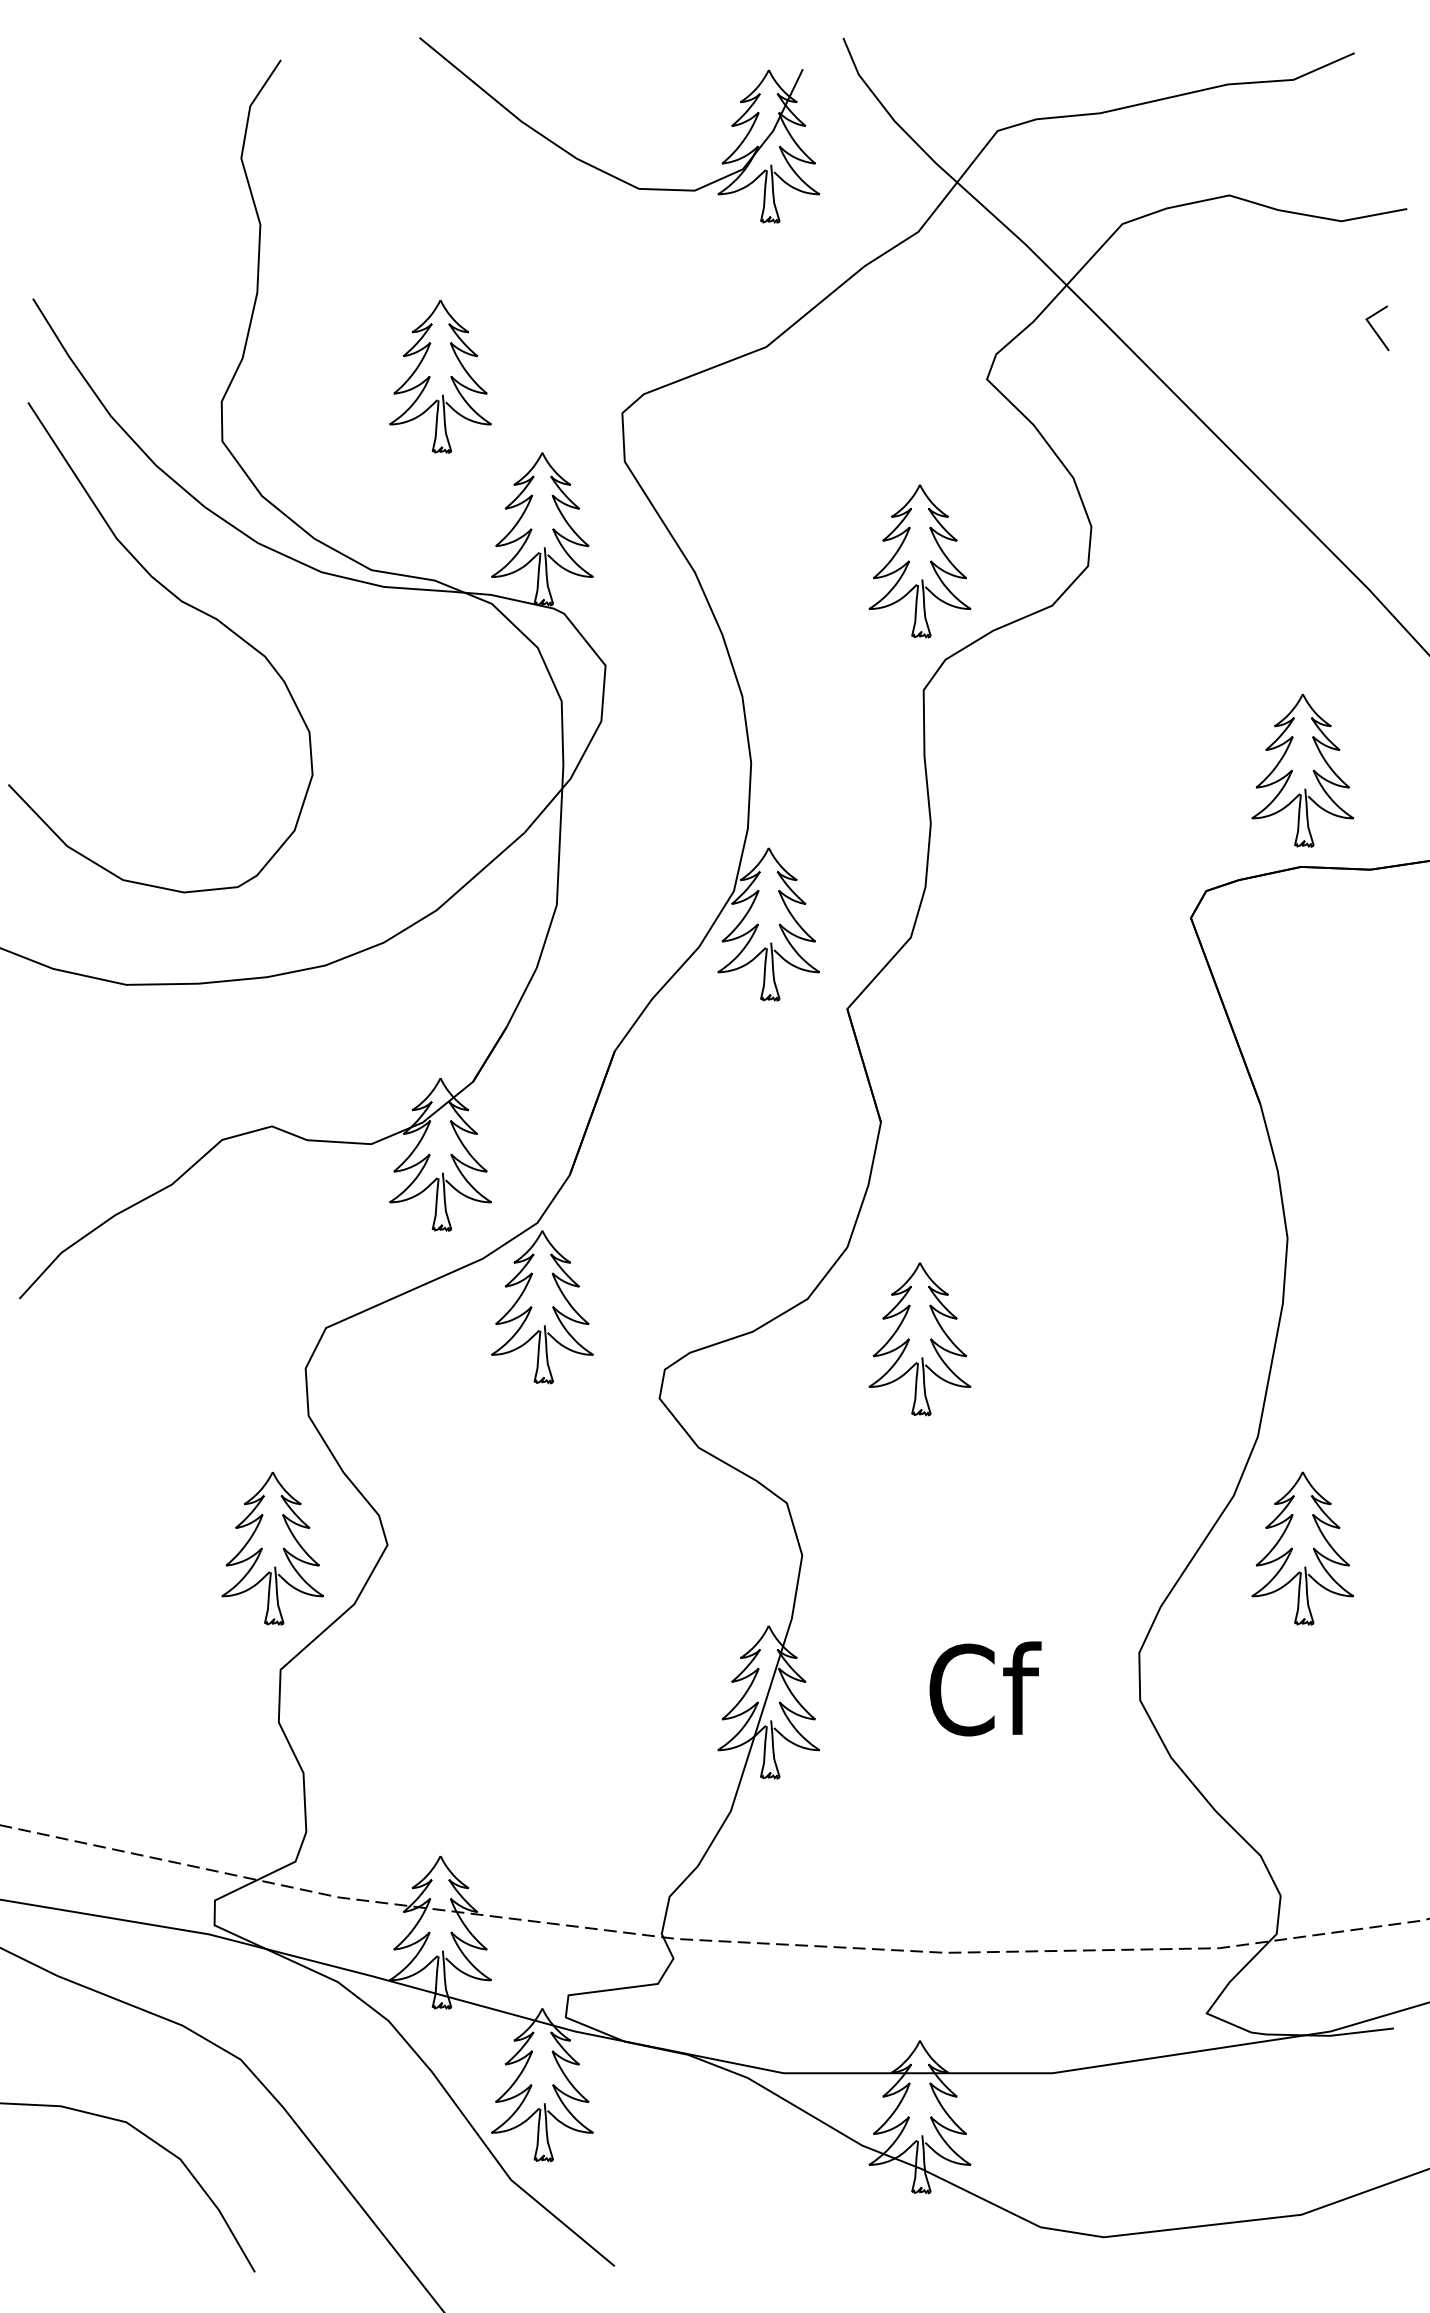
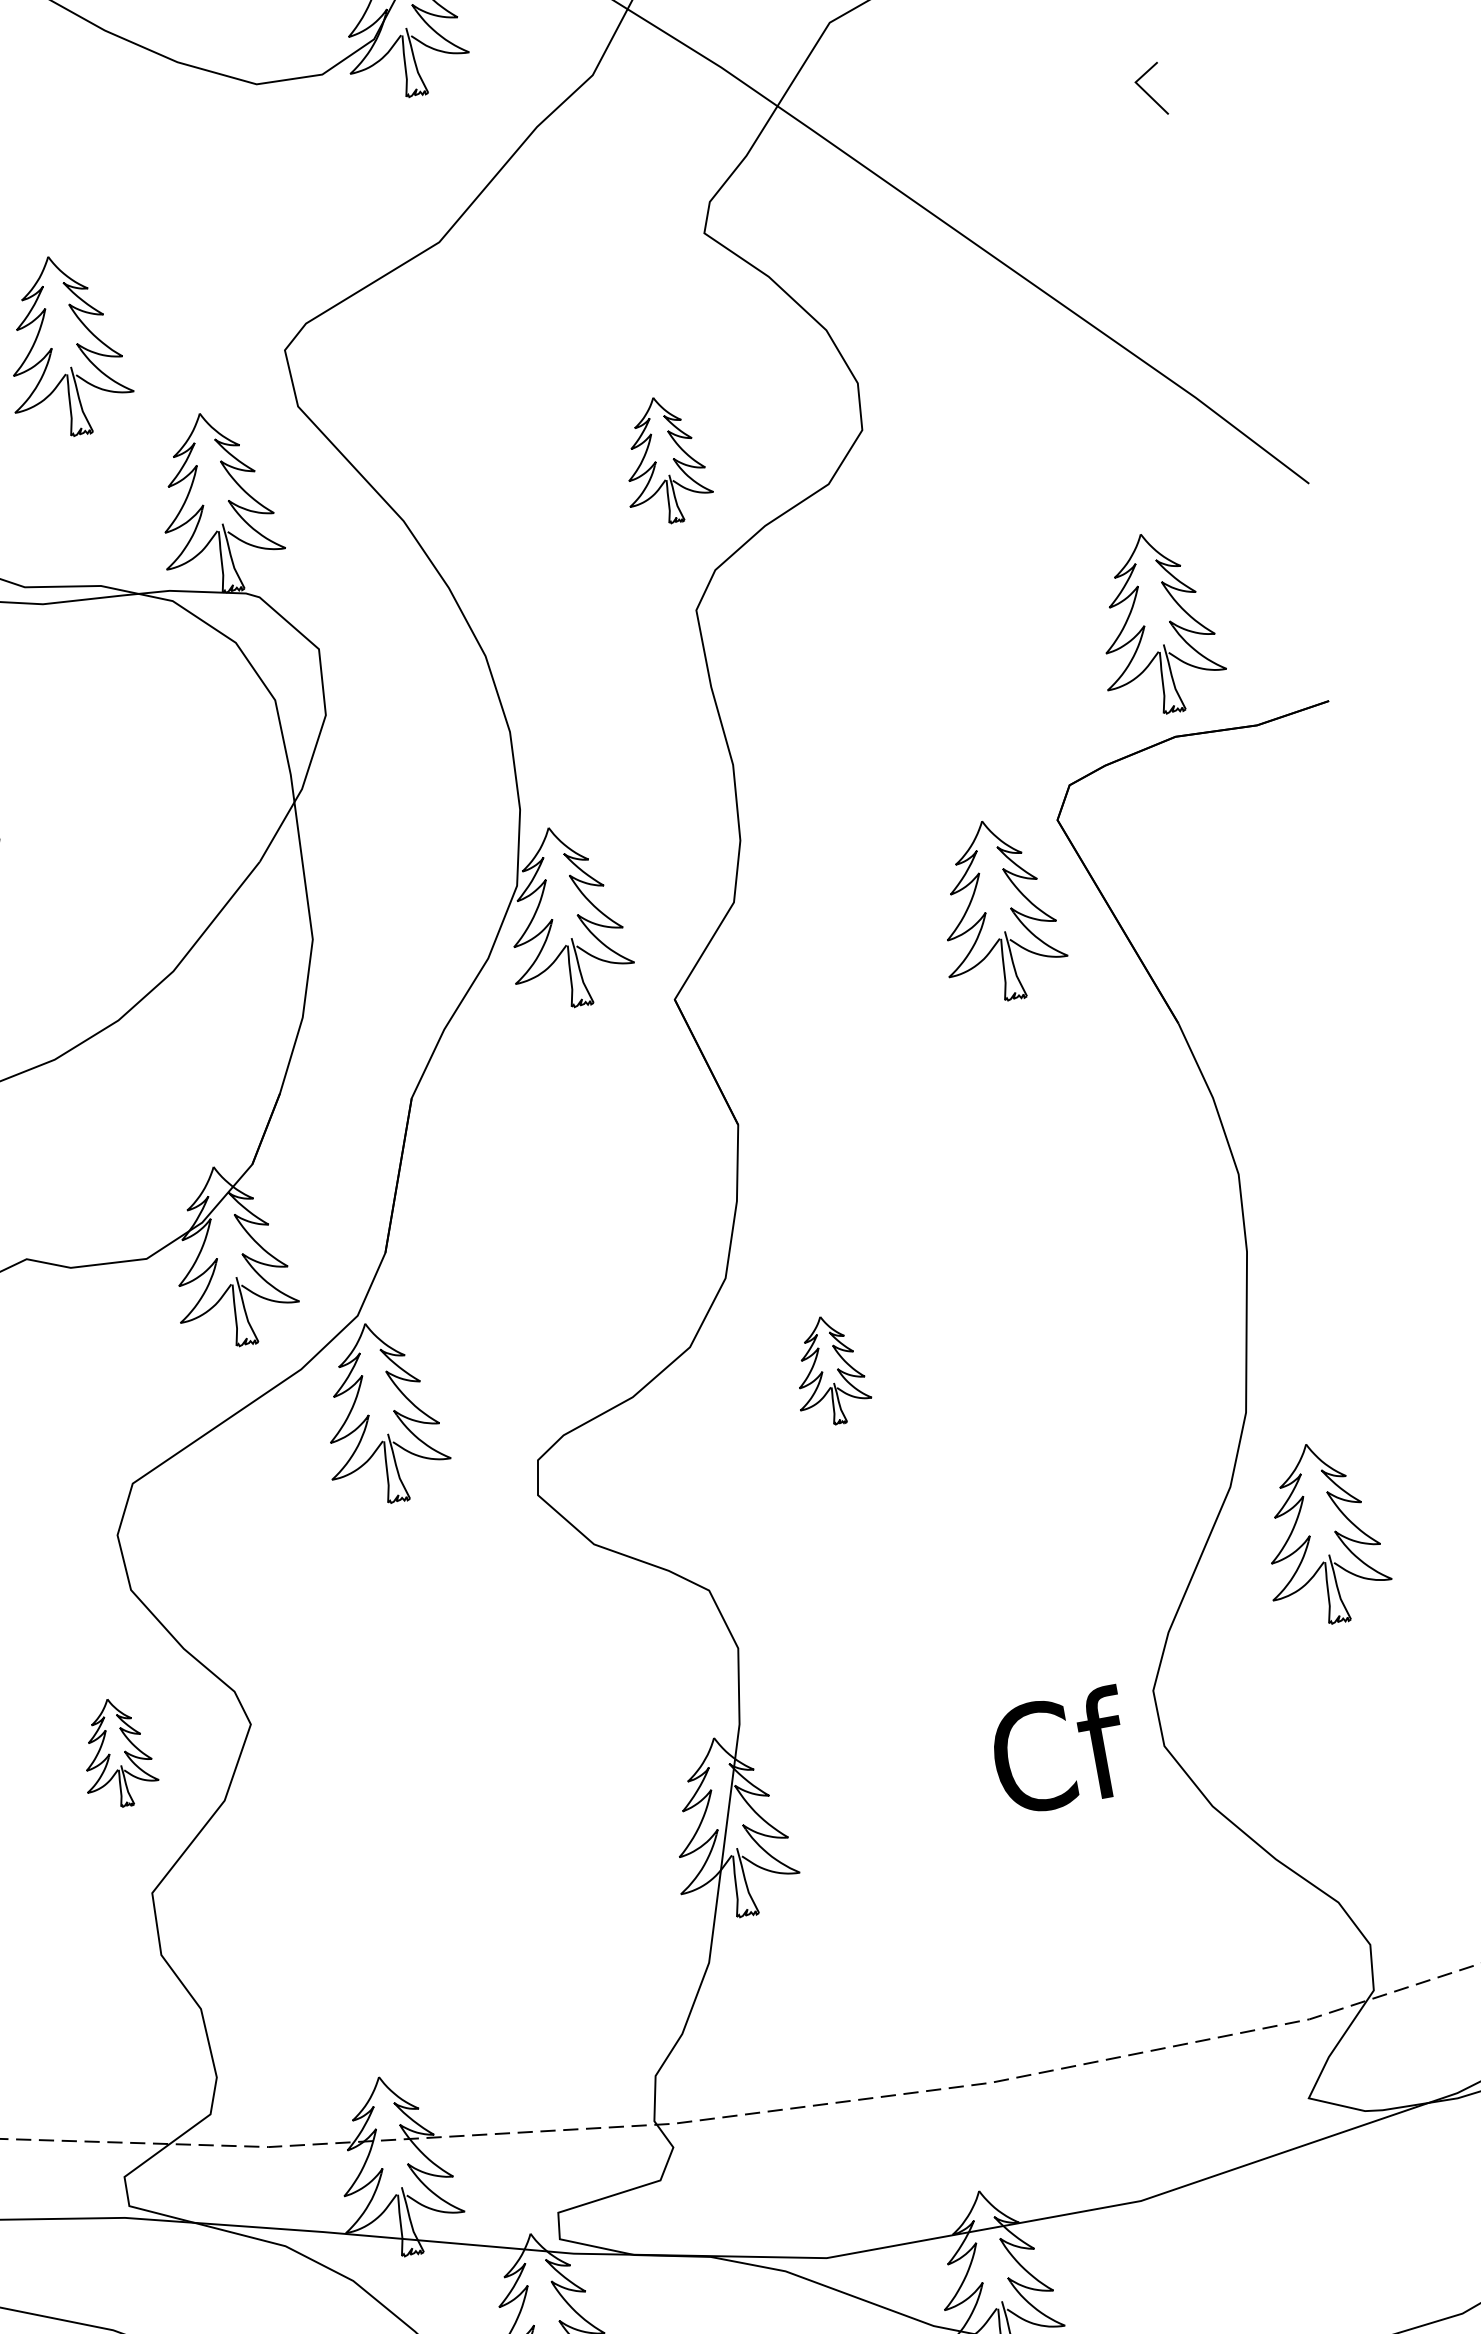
part: (919, 561) -> (664, 460), size x0.7
part: (1128, 984) -> (998, 911), added
part: (919, 1339) -> (829, 1370), size x0.6
part: (272, 1548) -> (116, 1752), size x0.6
text: (985, 1688) -> (1060, 1750), moved

